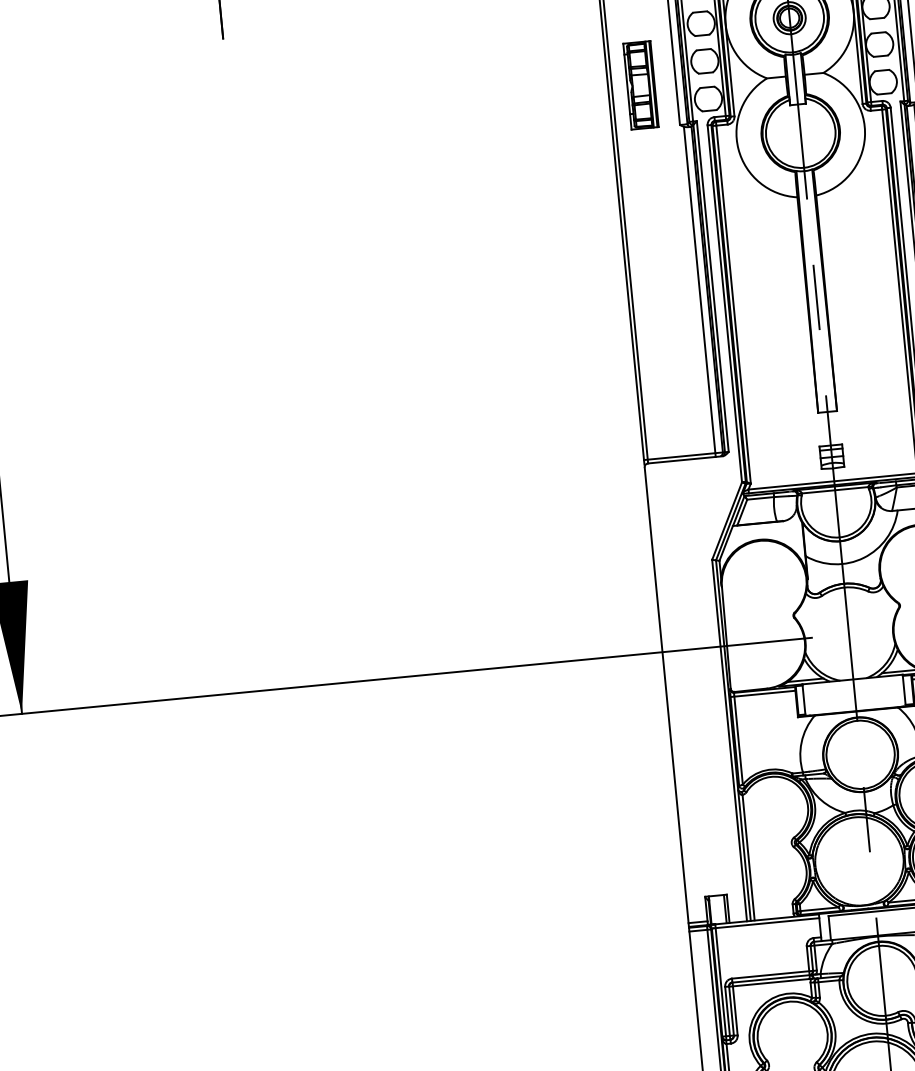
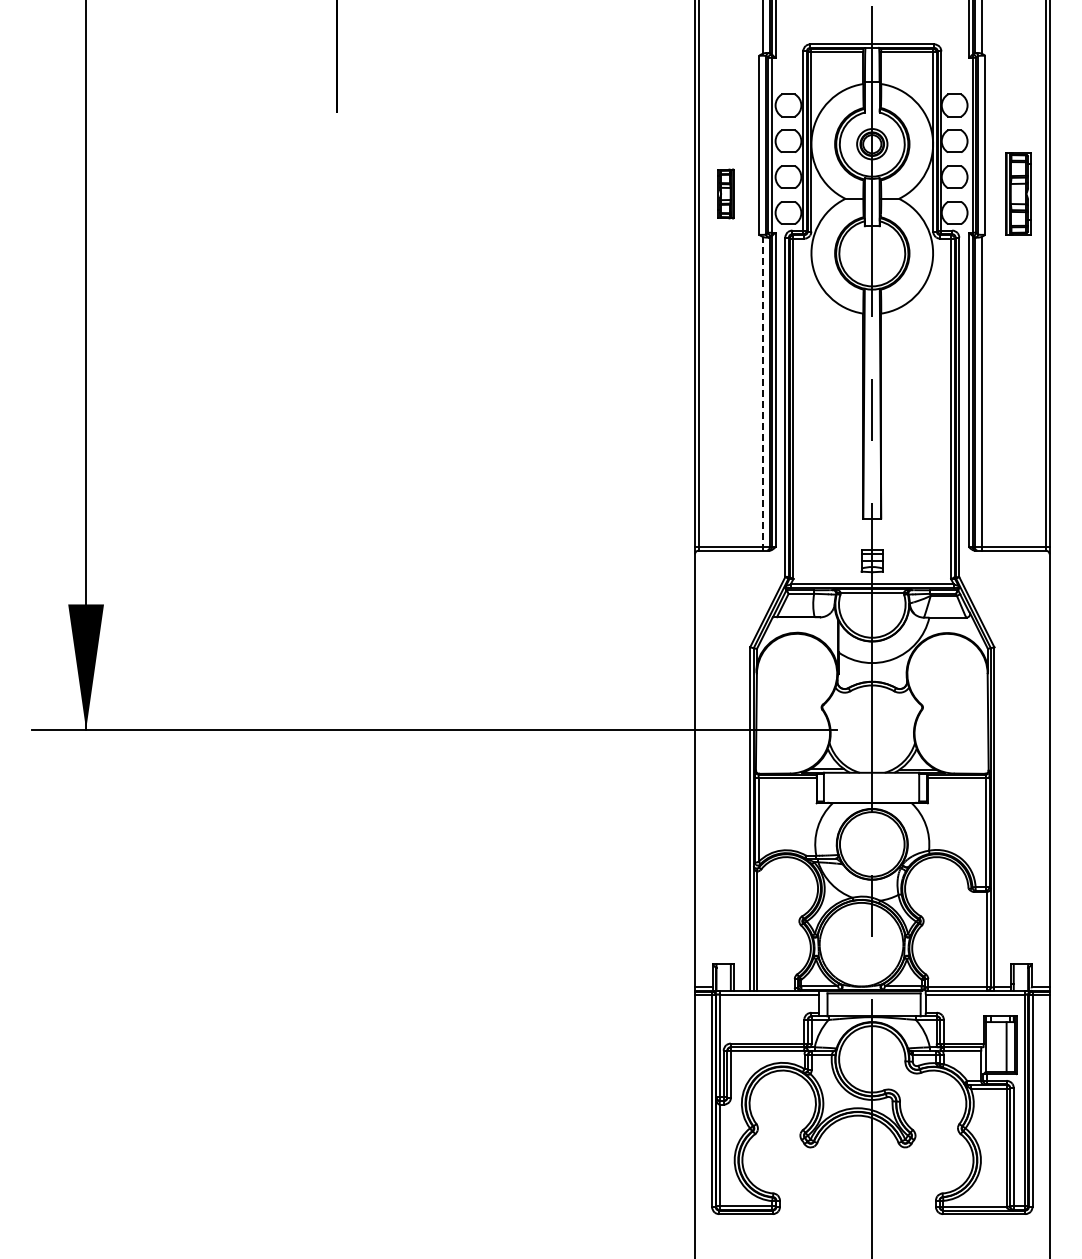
part: (640, 84) -> (725, 193), size x0.6
line: (699, 291) -> (762, 393), solid -> dashed

